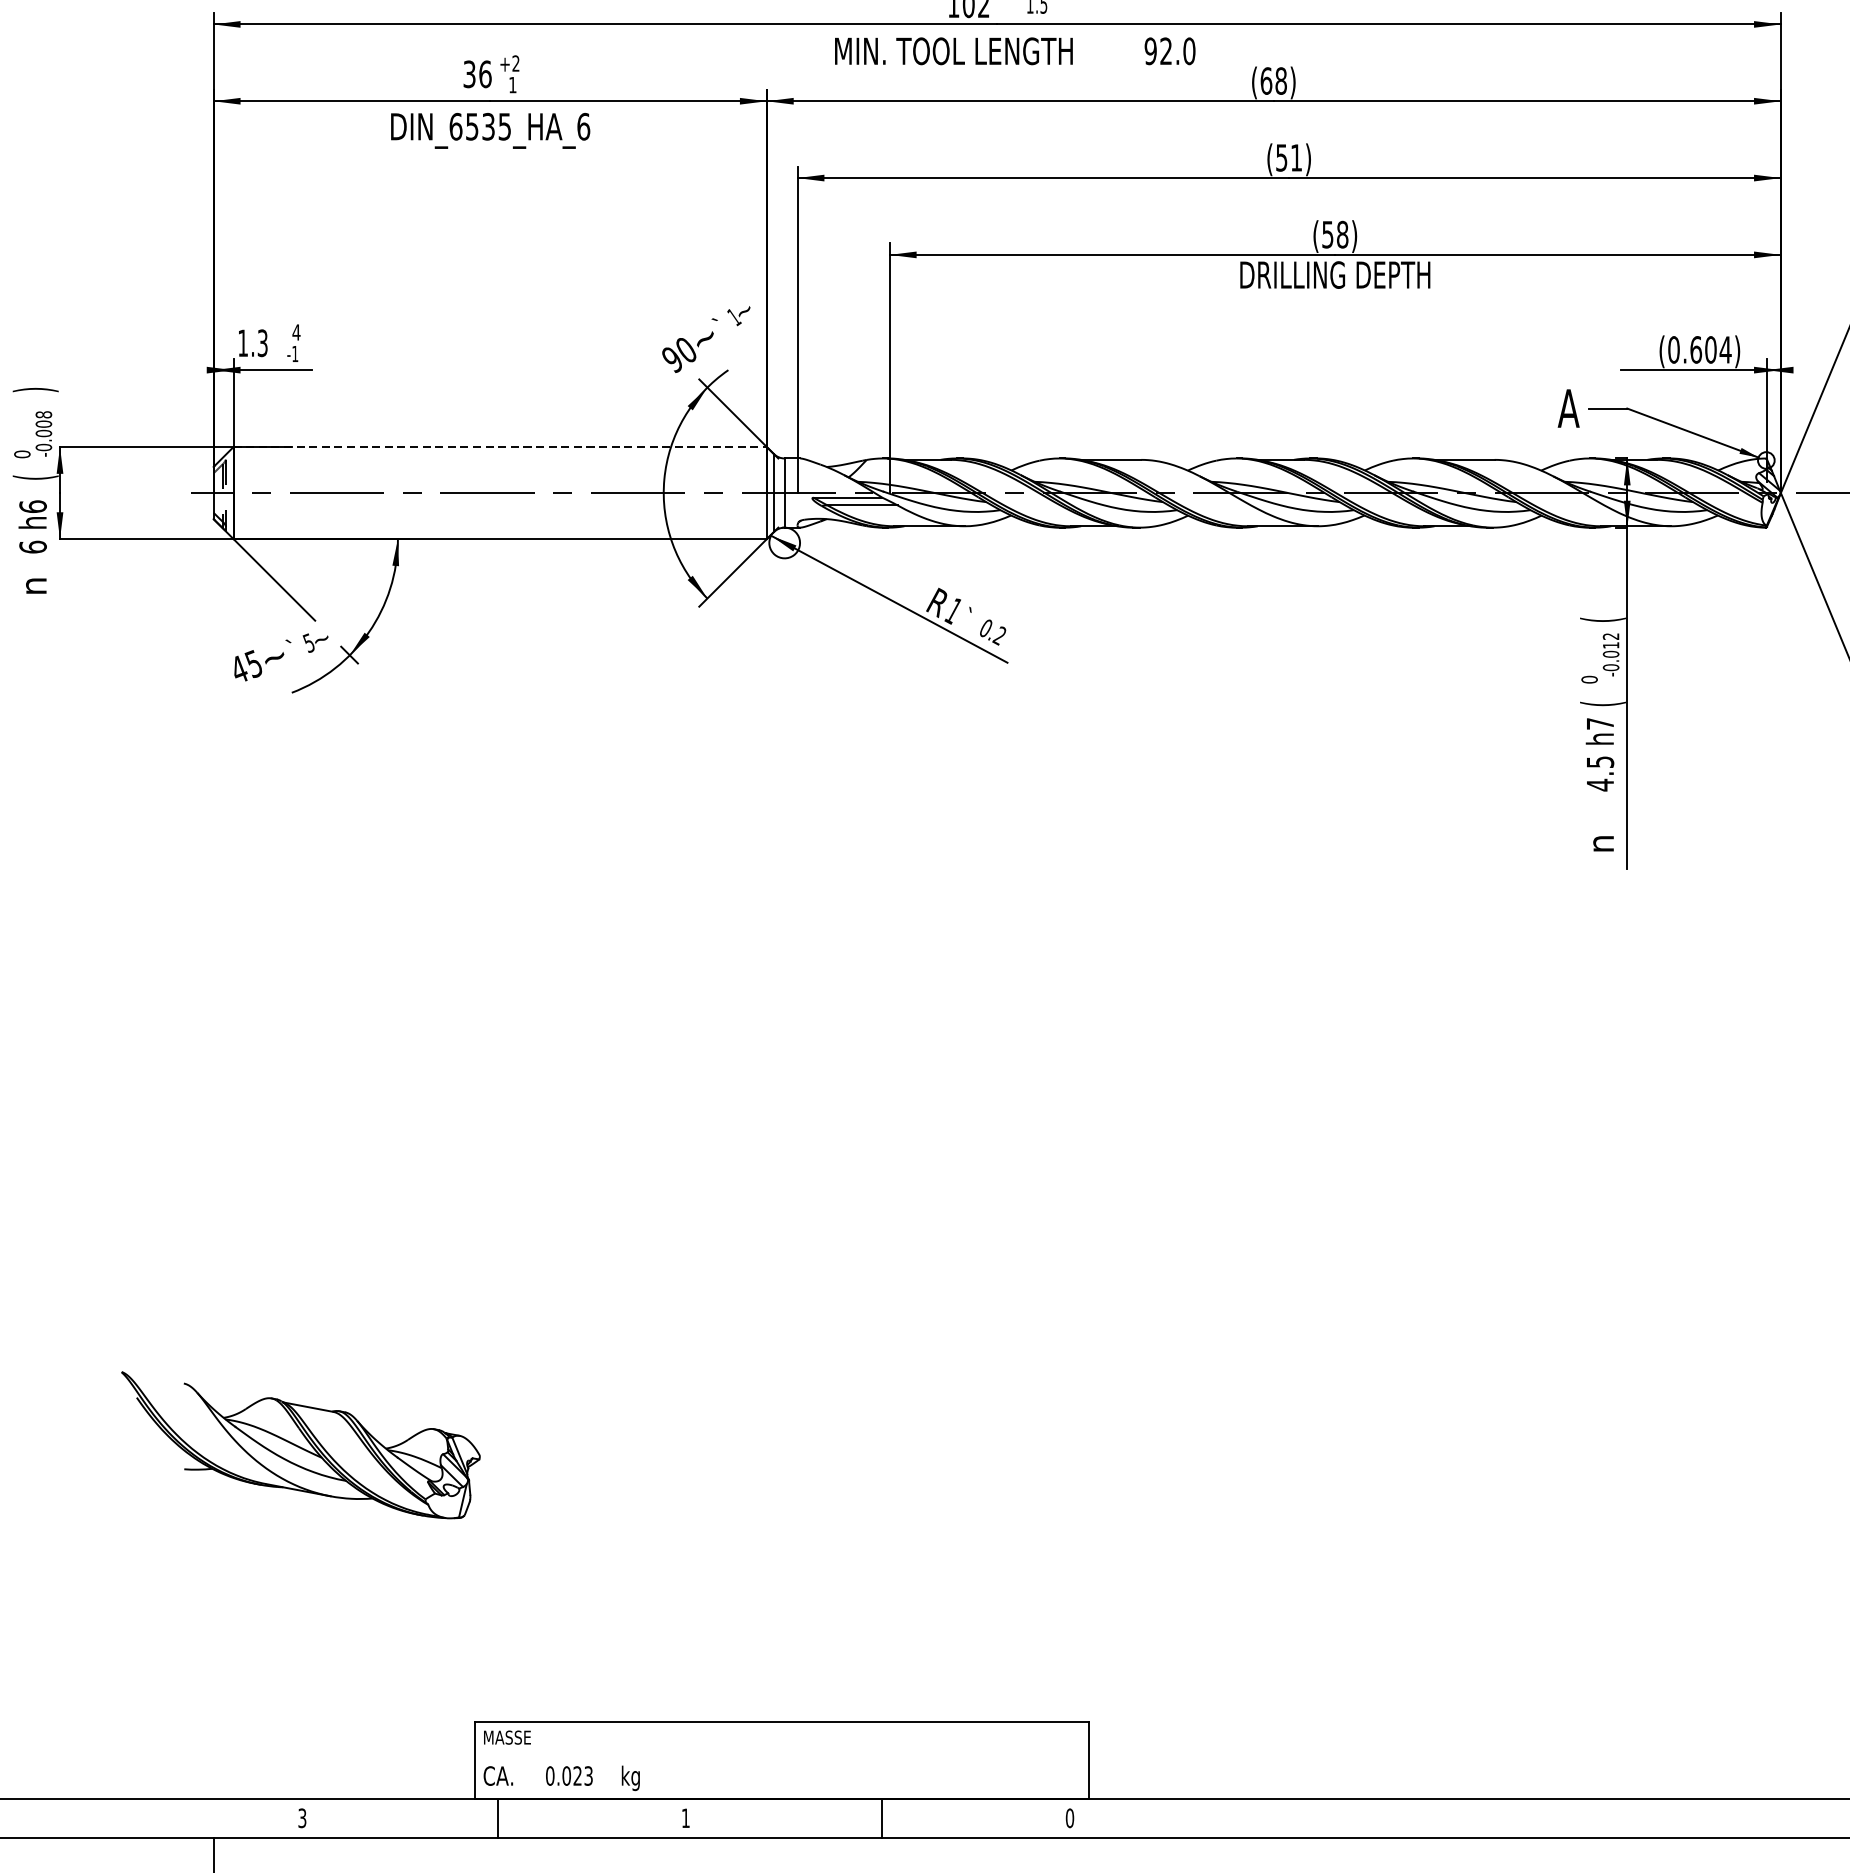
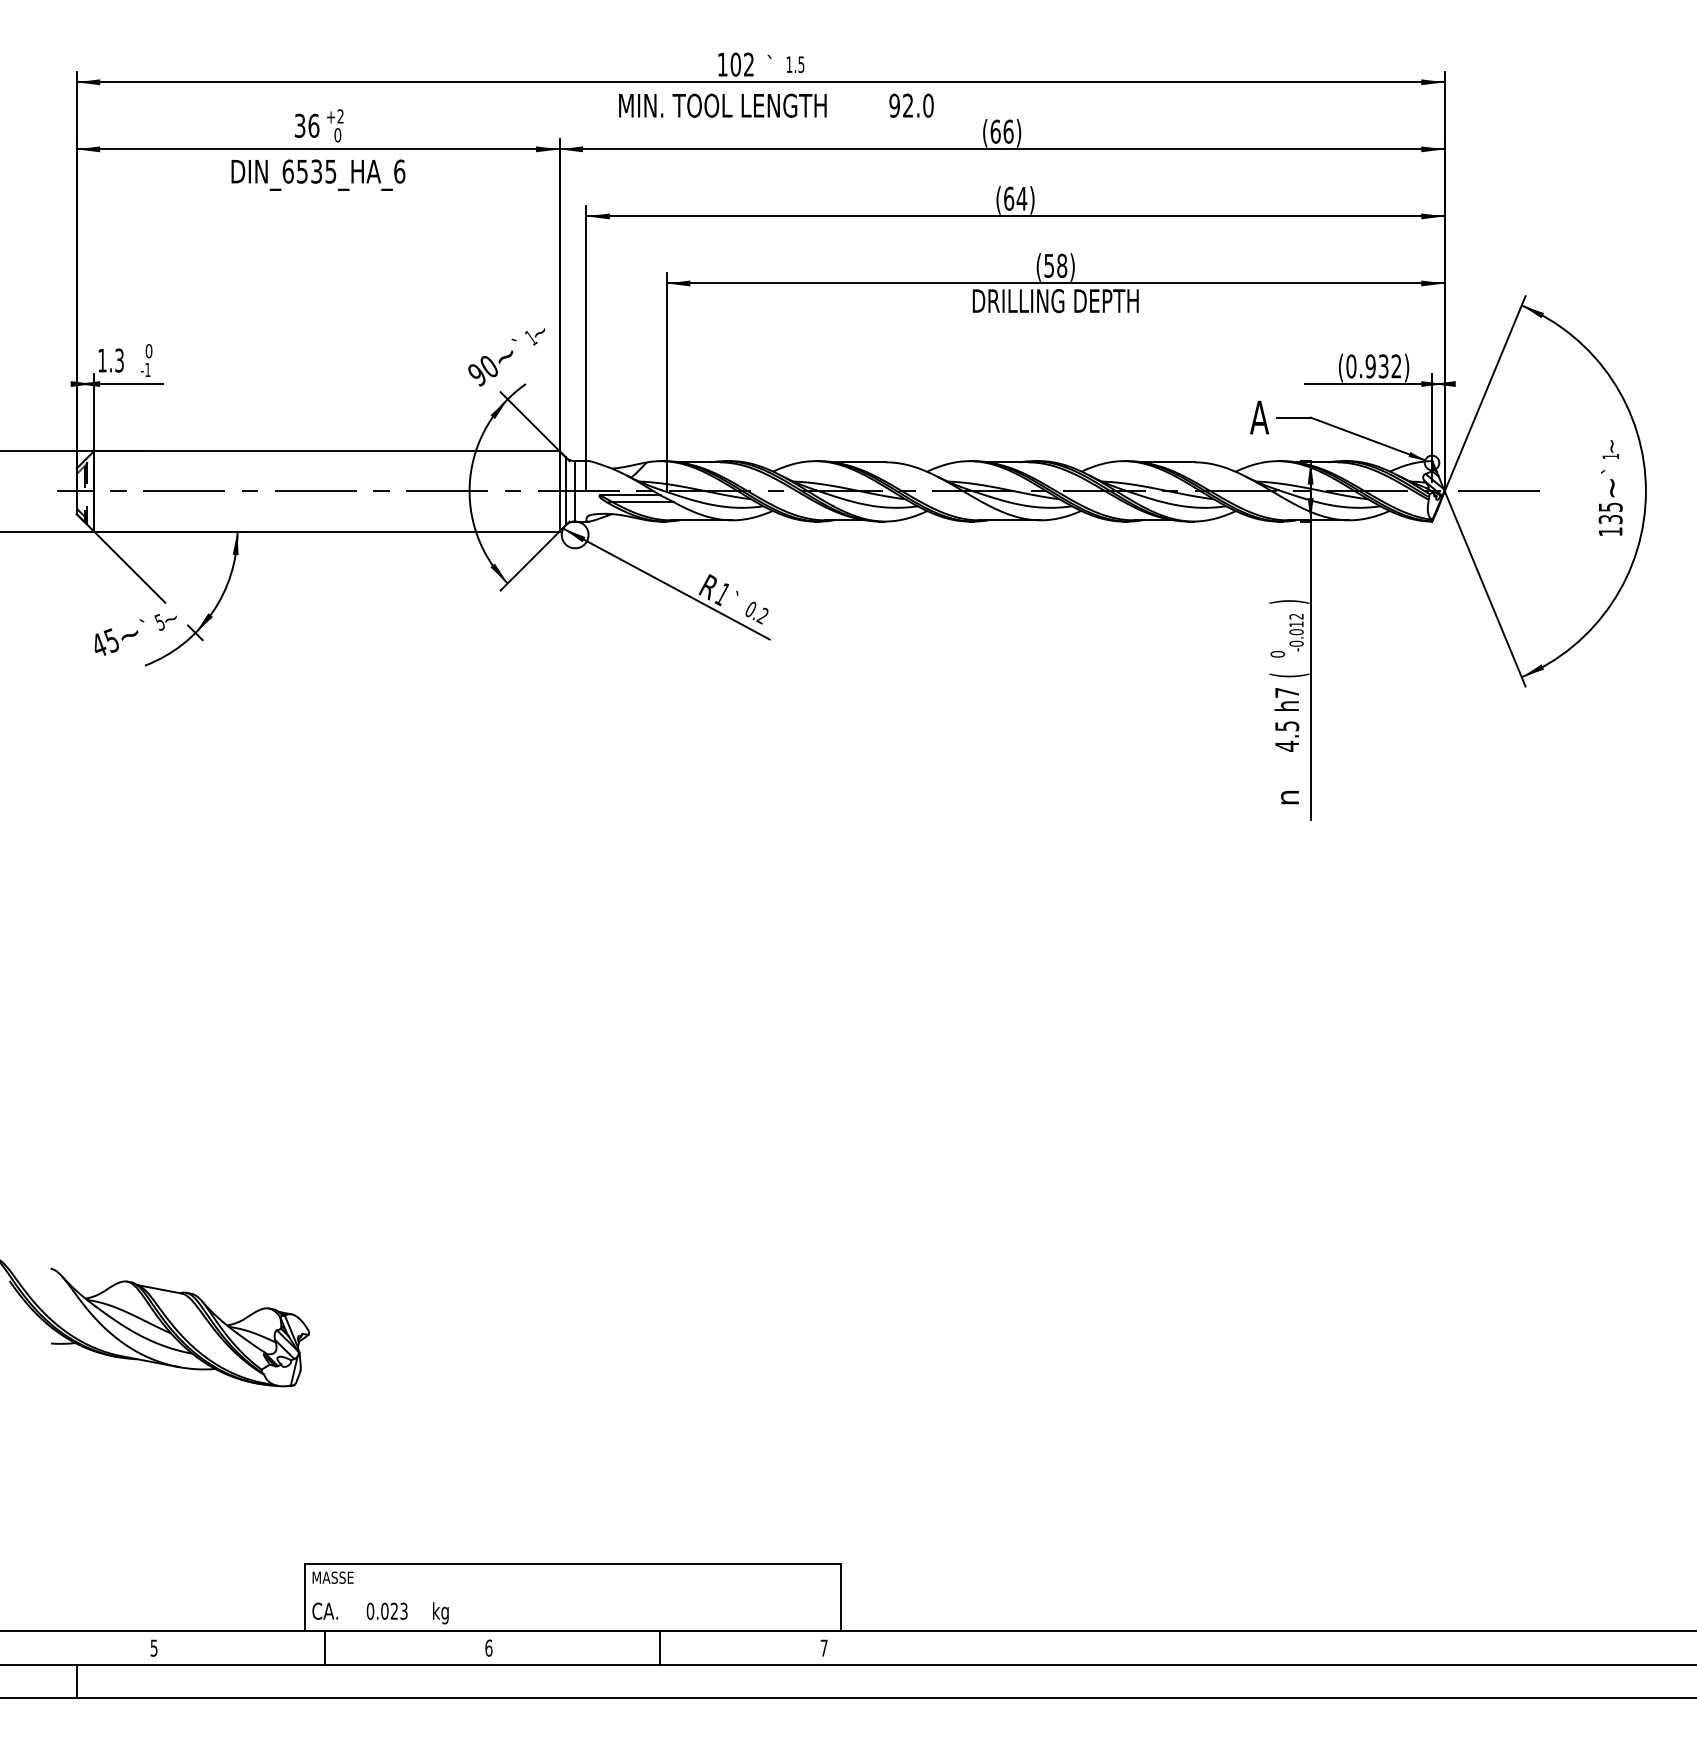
text: (1281, 80) -> (1008, 131), (68) -> (66)
text: (512, 85) -> (337, 135), 1 -> 0
text: (1289, 157) -> (1015, 198), (51) -> (64)
text: (295, 332) -> (148, 351), 4 -> 0
text: (1710, 350) -> (1383, 366), (0.604) -> (0.932)
line: (499, 447) -> (326, 451), dashed -> solid
text: (1603, 619) -> (1289, 601), ( -> )
text: (302, 1817) -> (154, 1647), 3 -> 5
text: (685, 1817) -> (488, 1647), 1 -> 6
text: (1069, 1817) -> (823, 1647), 0 -> 7

